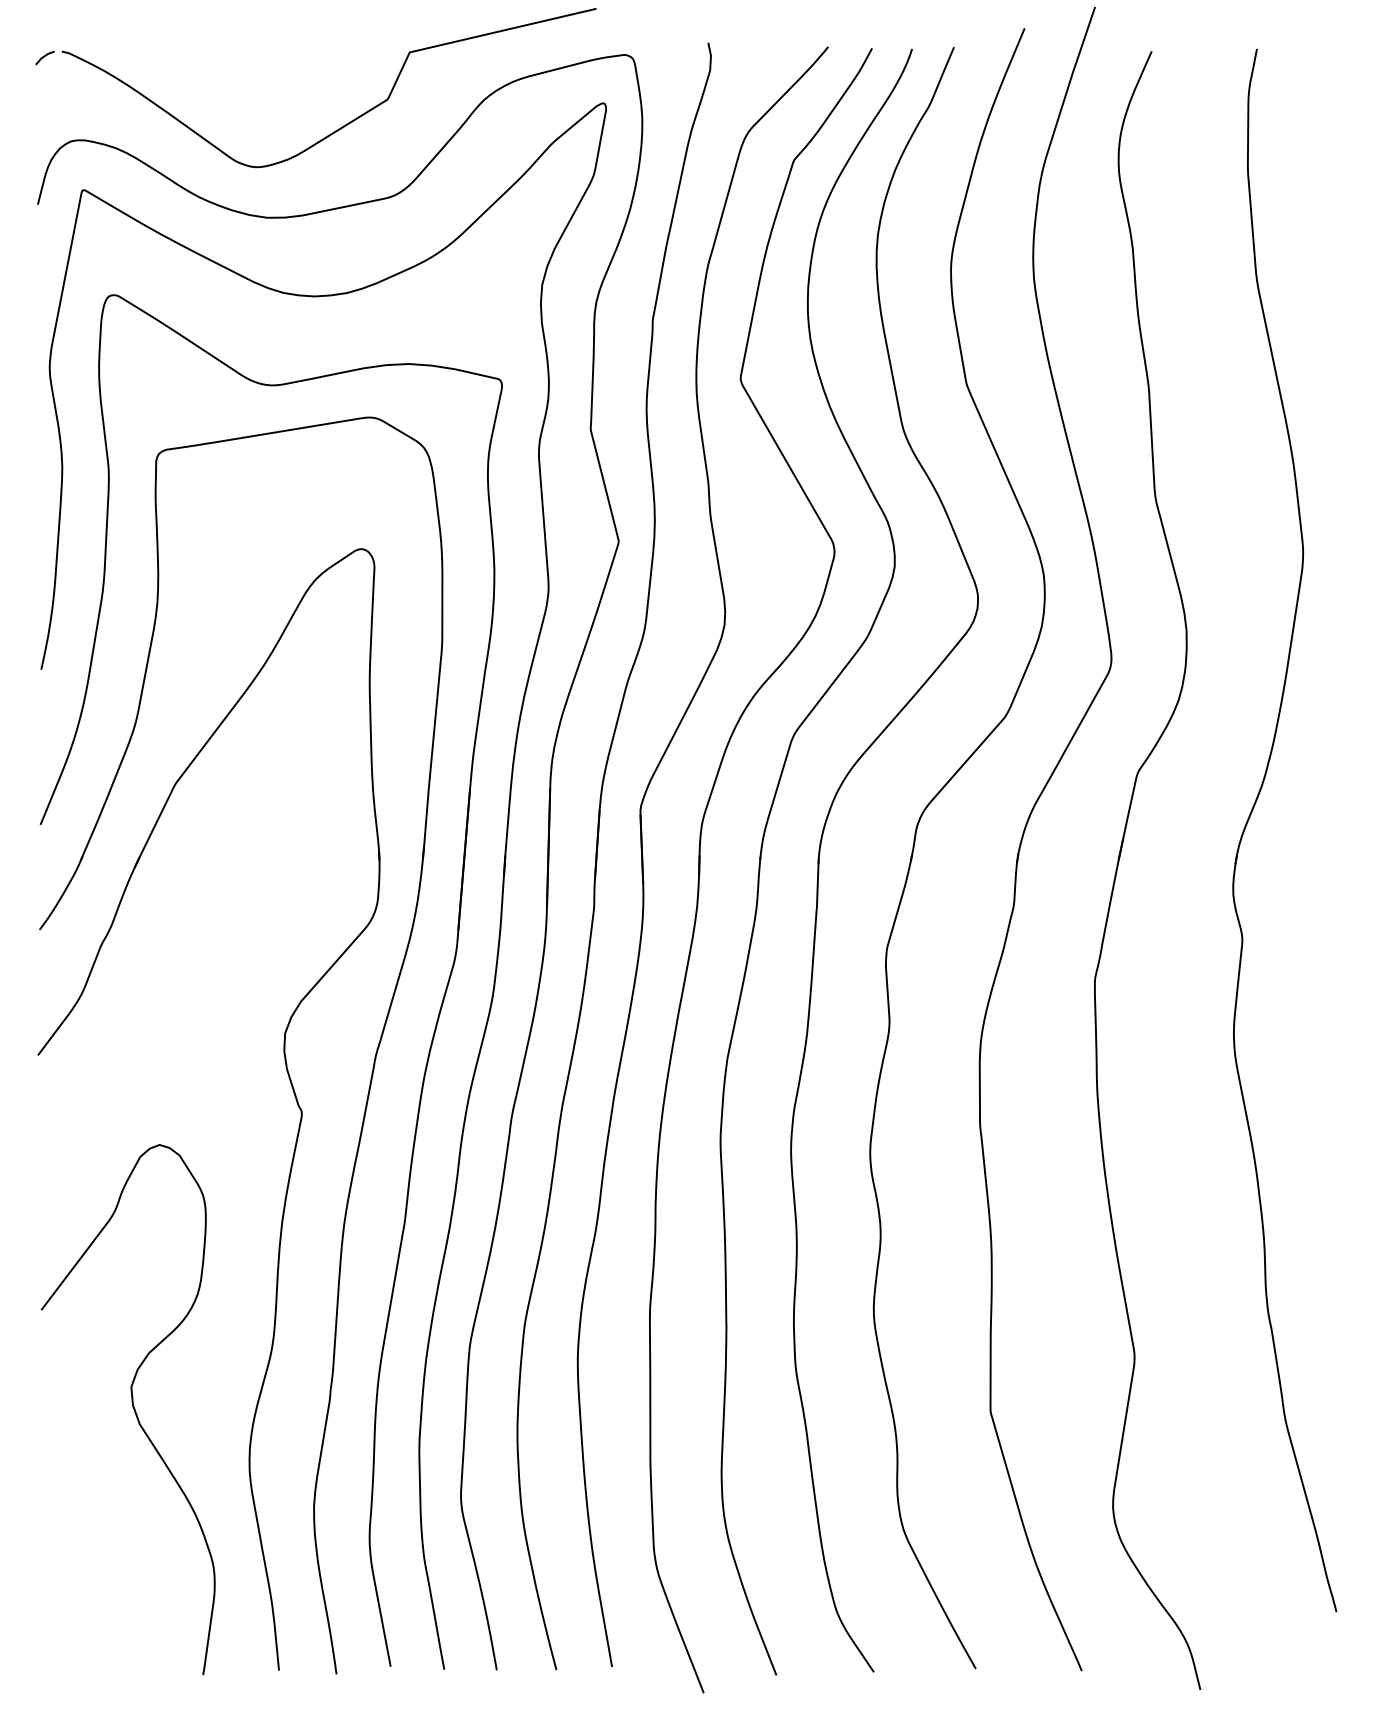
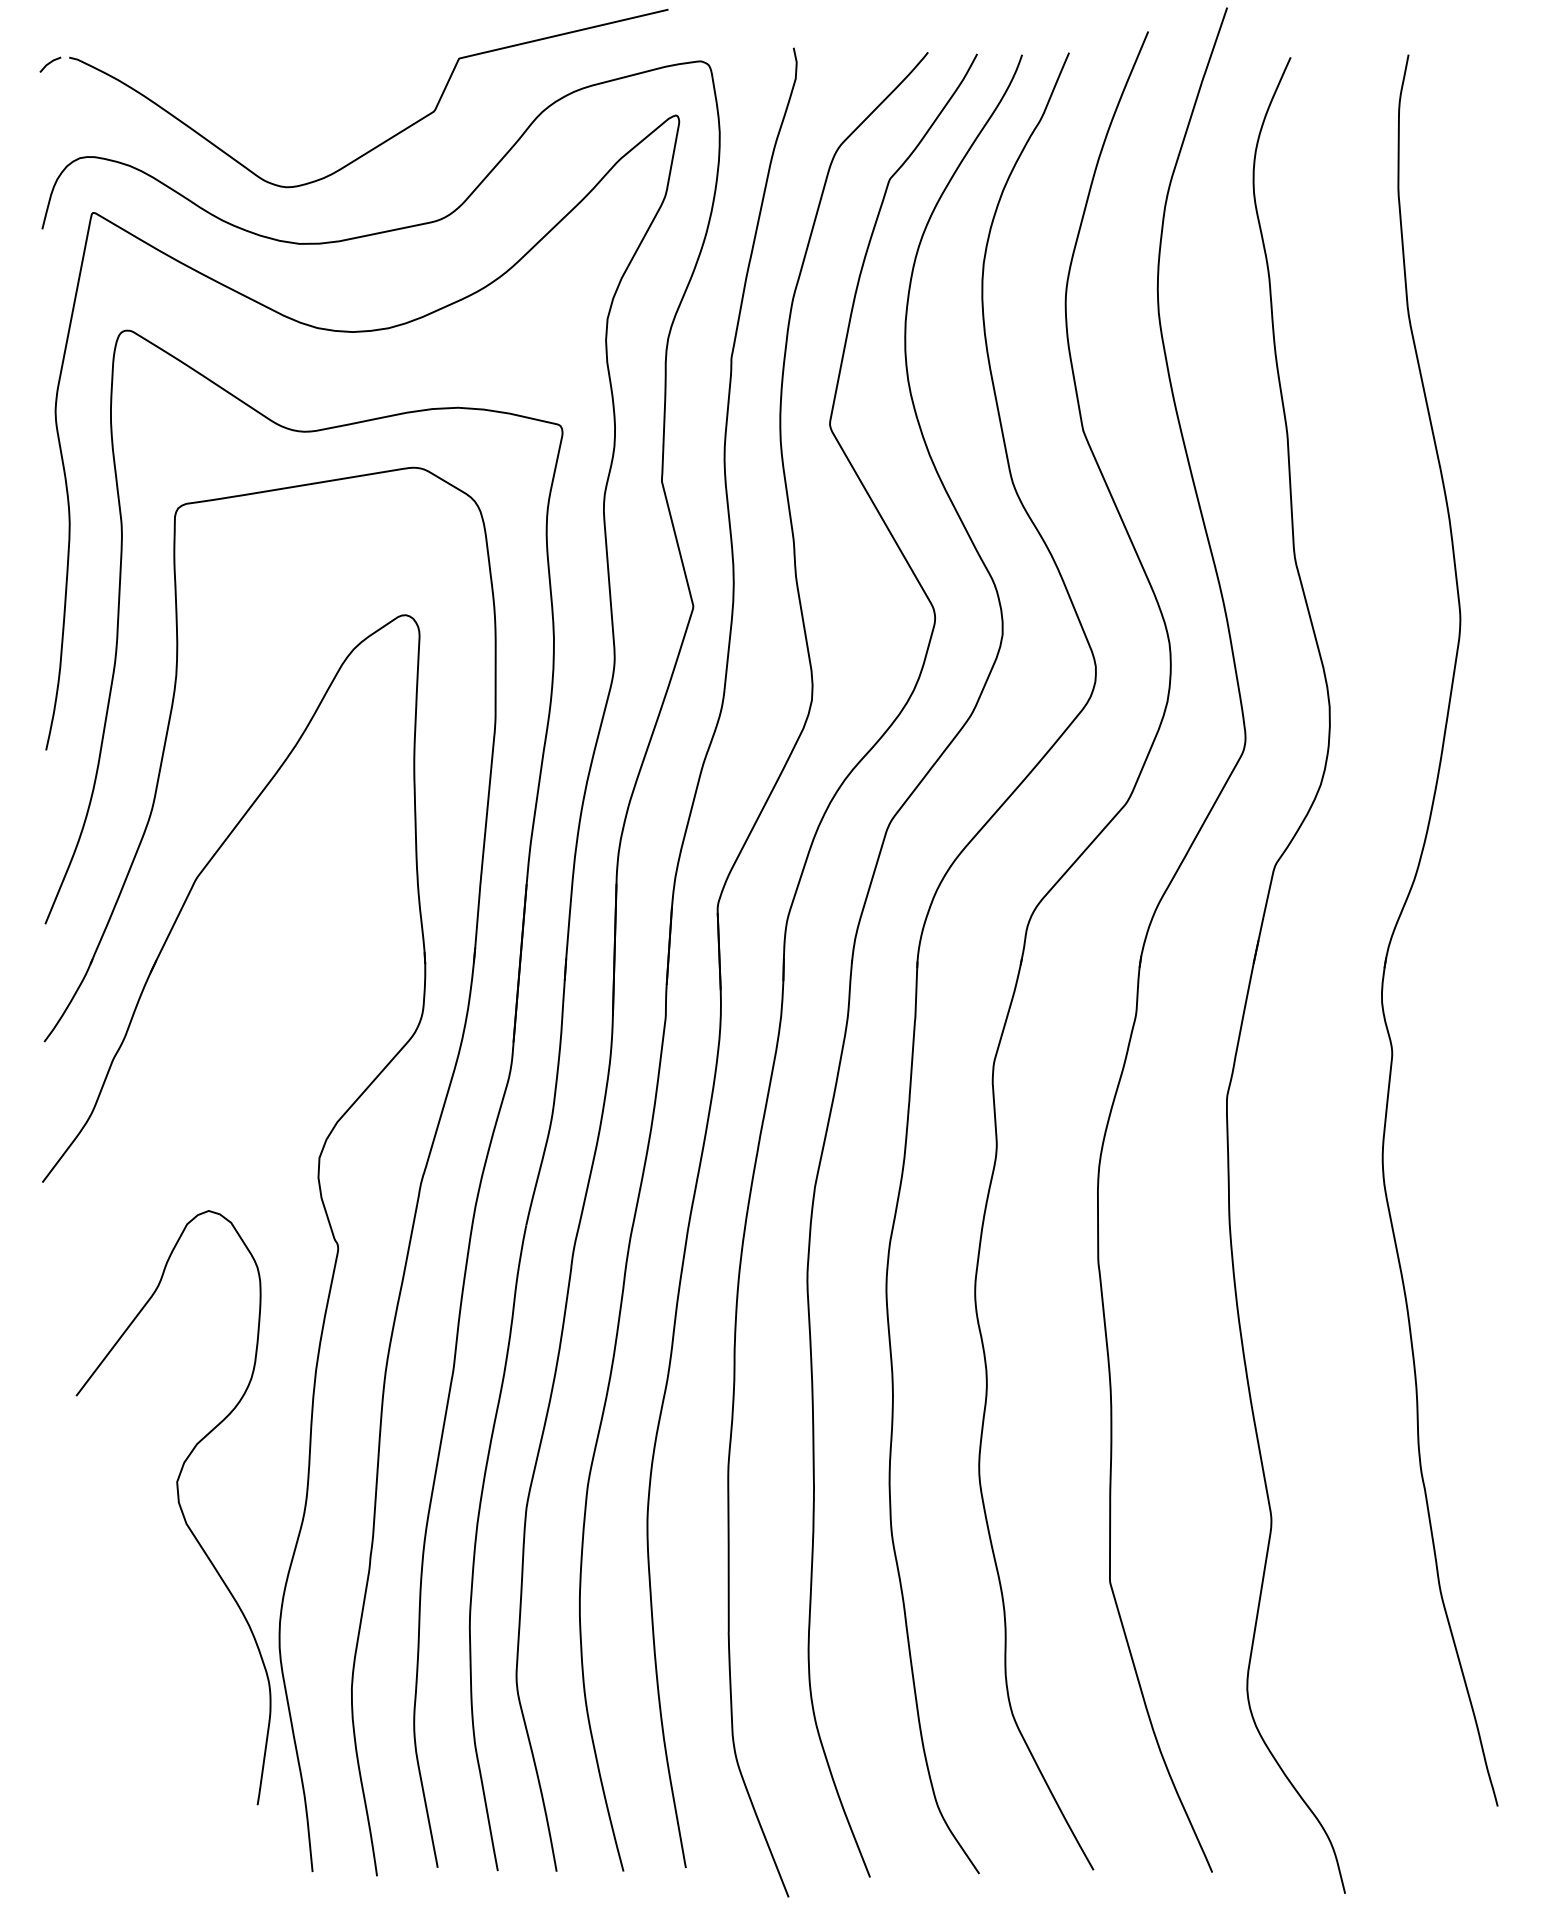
curve: (132, 1406) -> (178, 1504), moved

